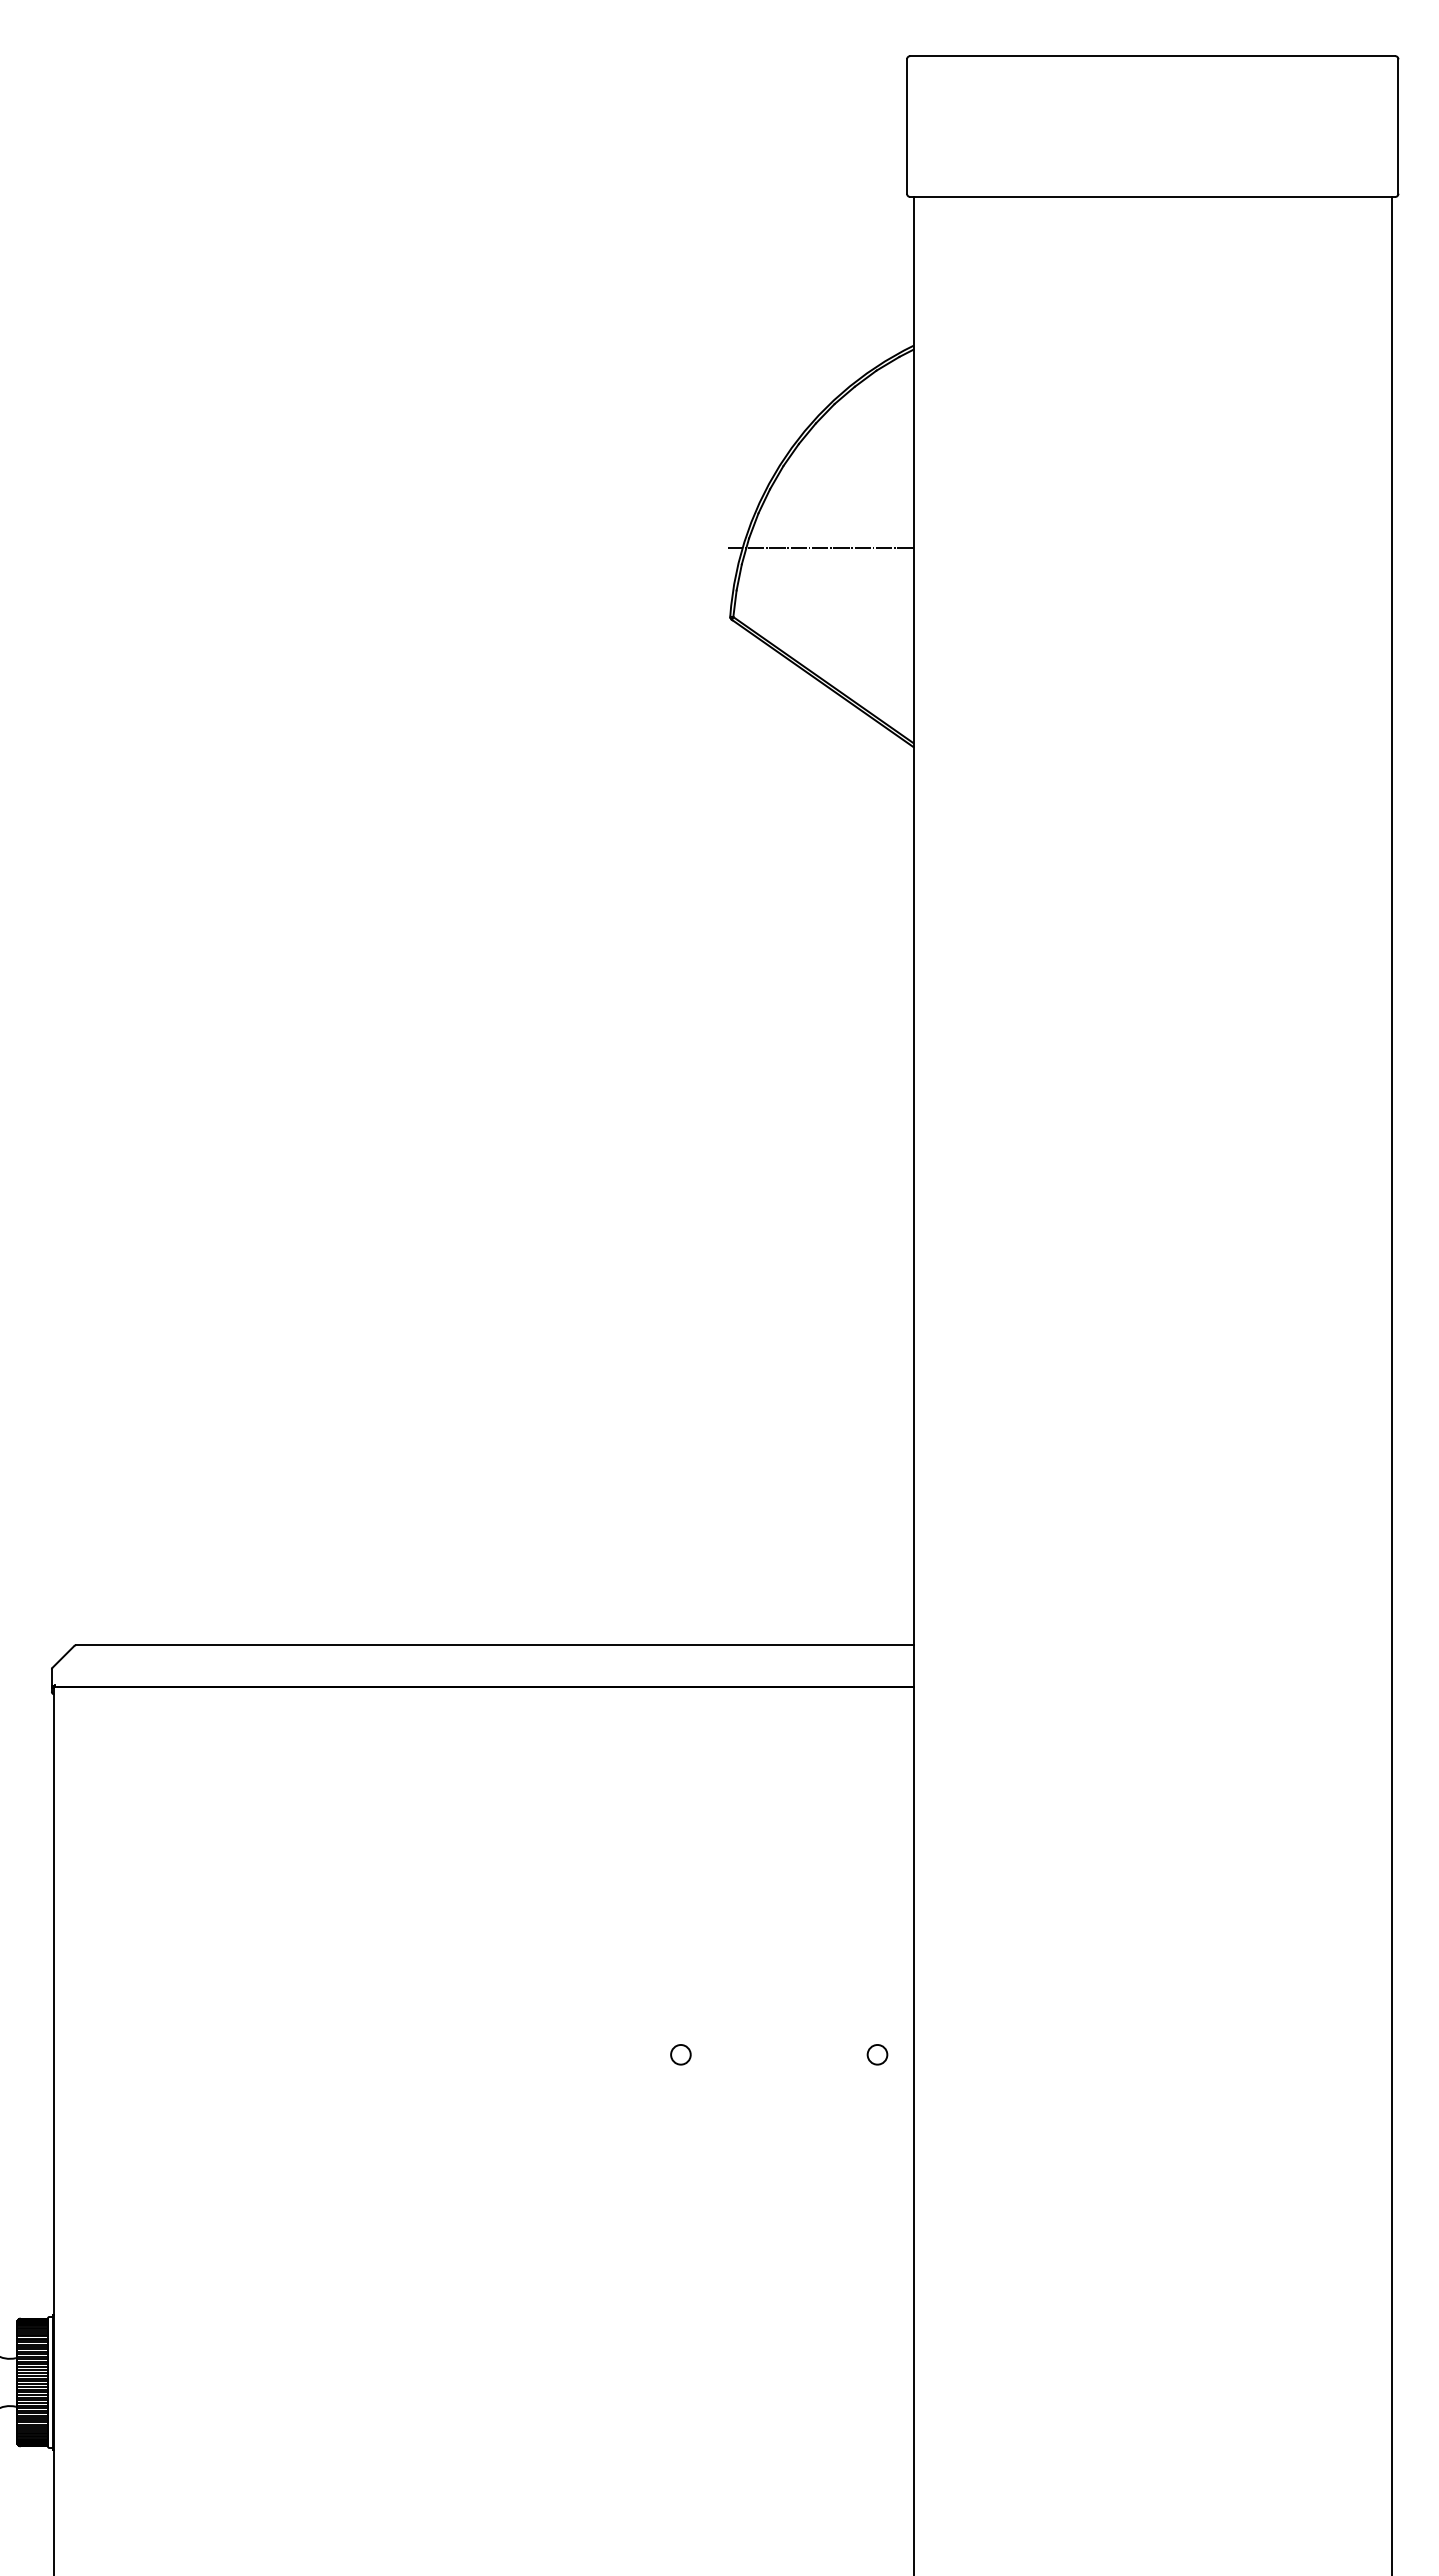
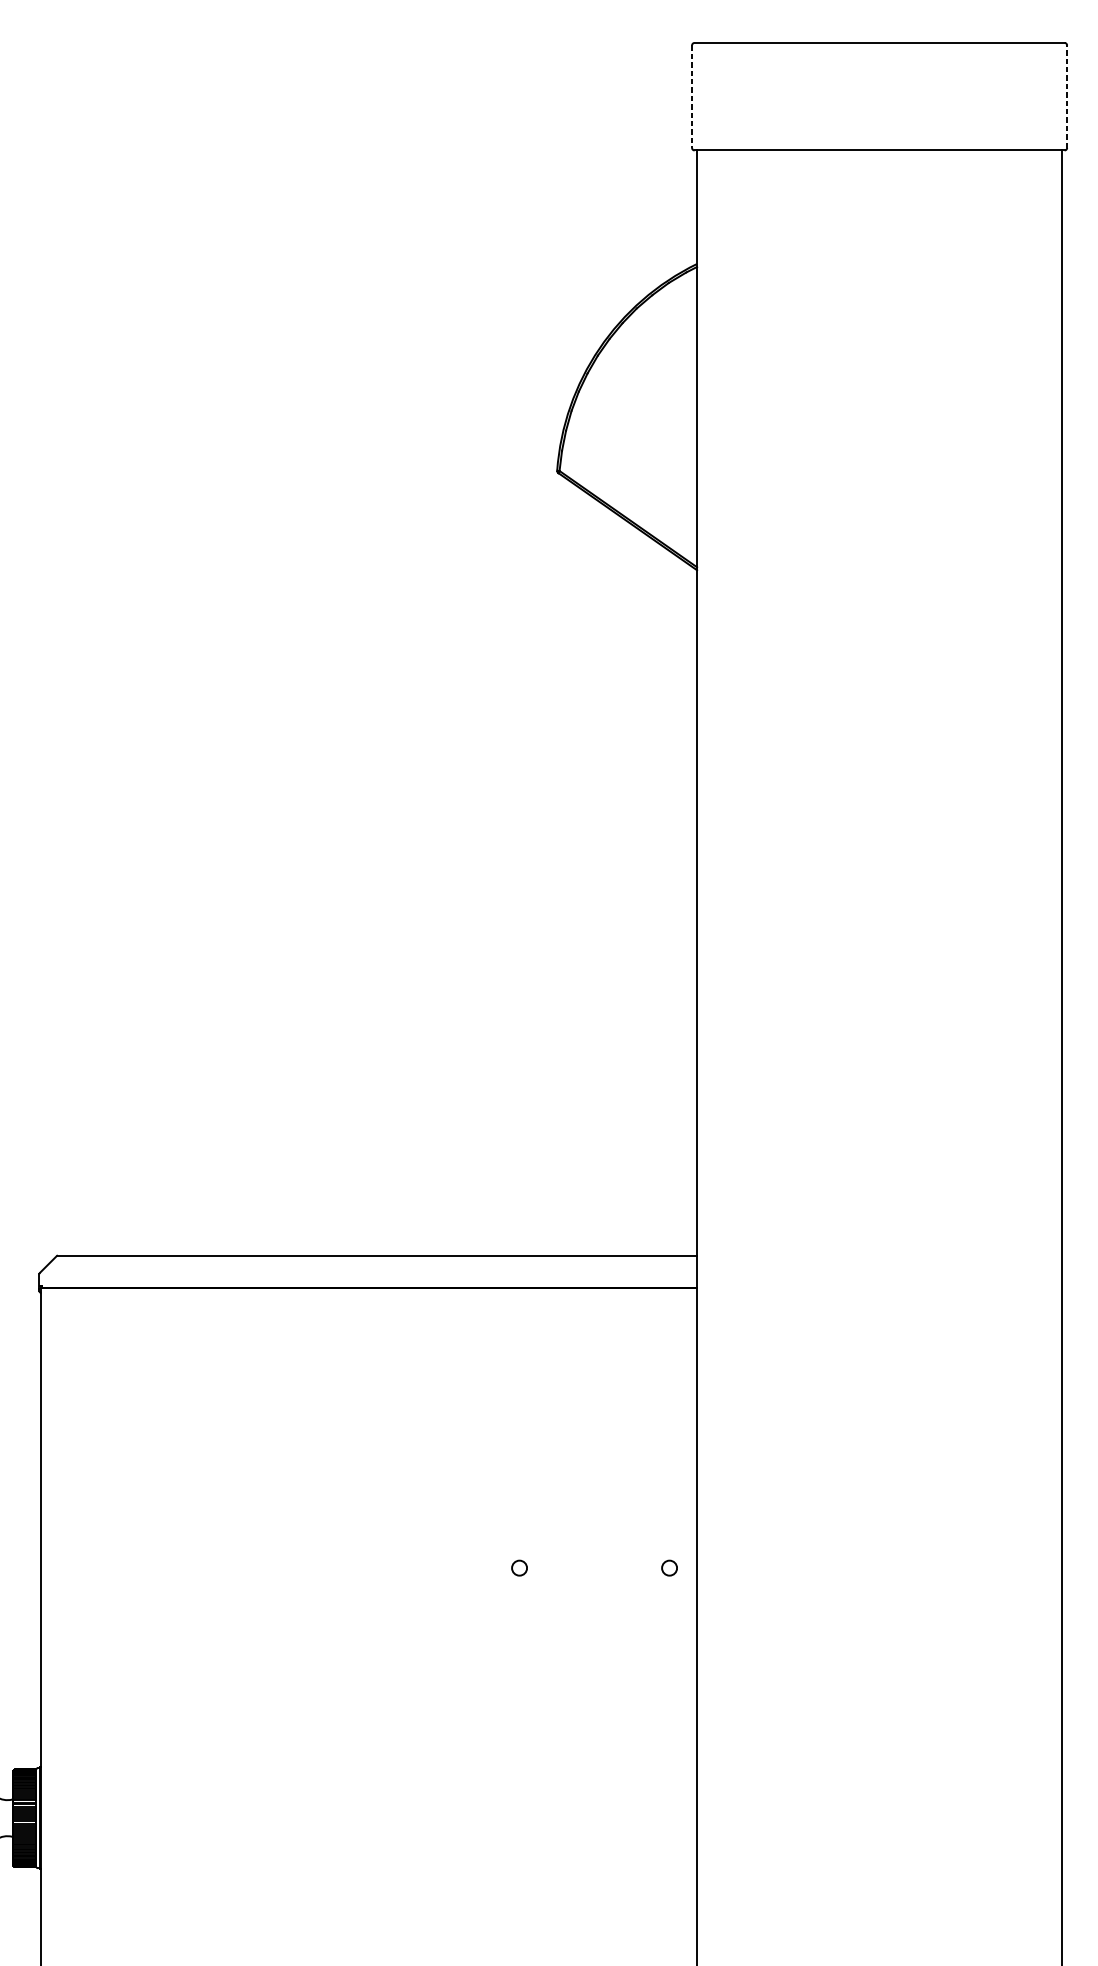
line: (1398, 126) -> (1067, 96), solid -> dashed
line: (907, 127) -> (692, 97), solid -> dashed
line: (820, 547) -> (626, 417), removed

